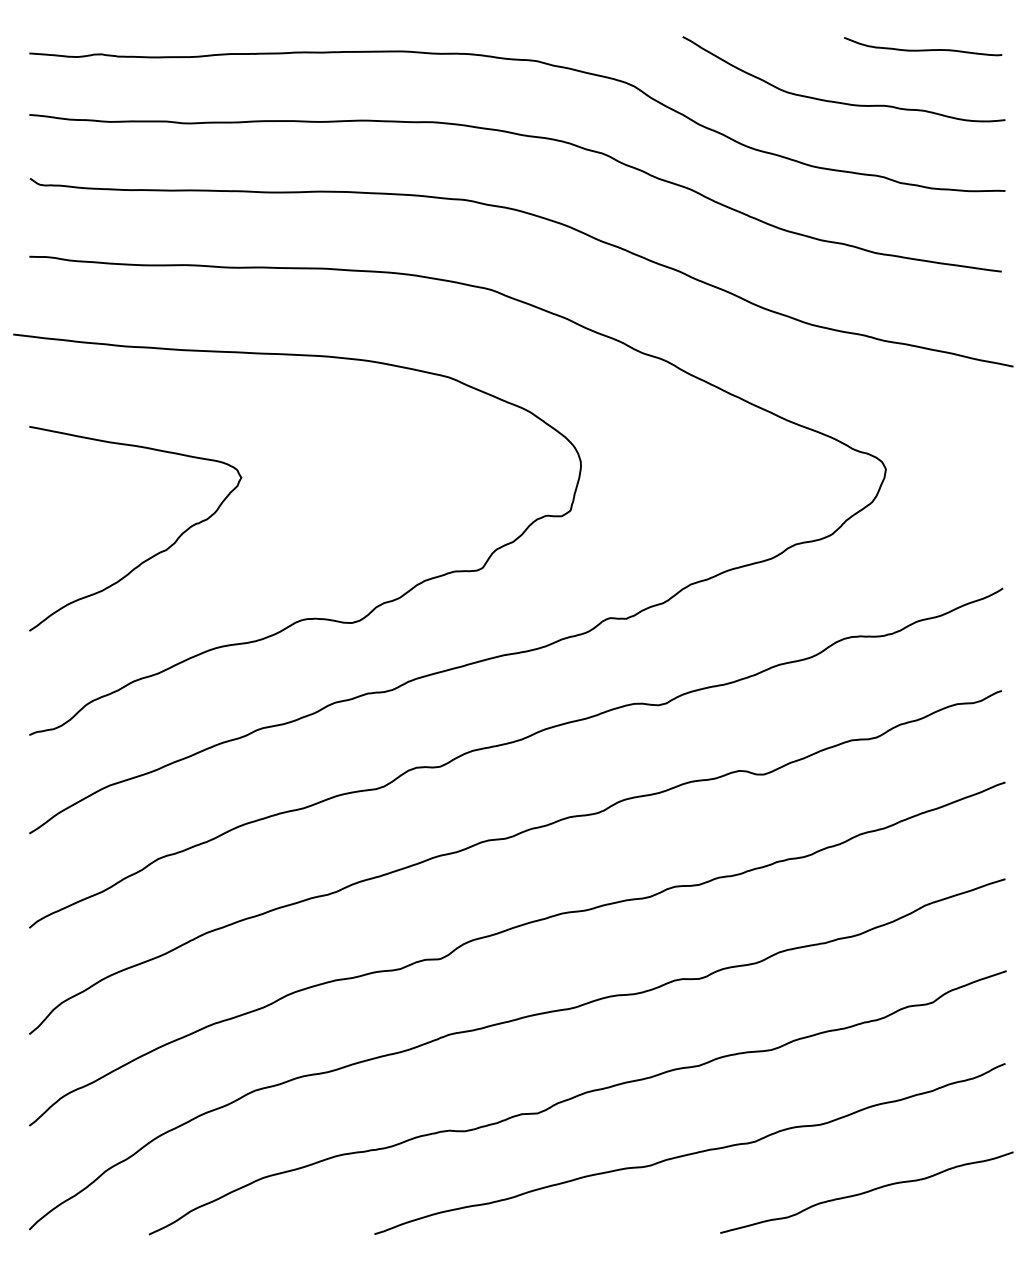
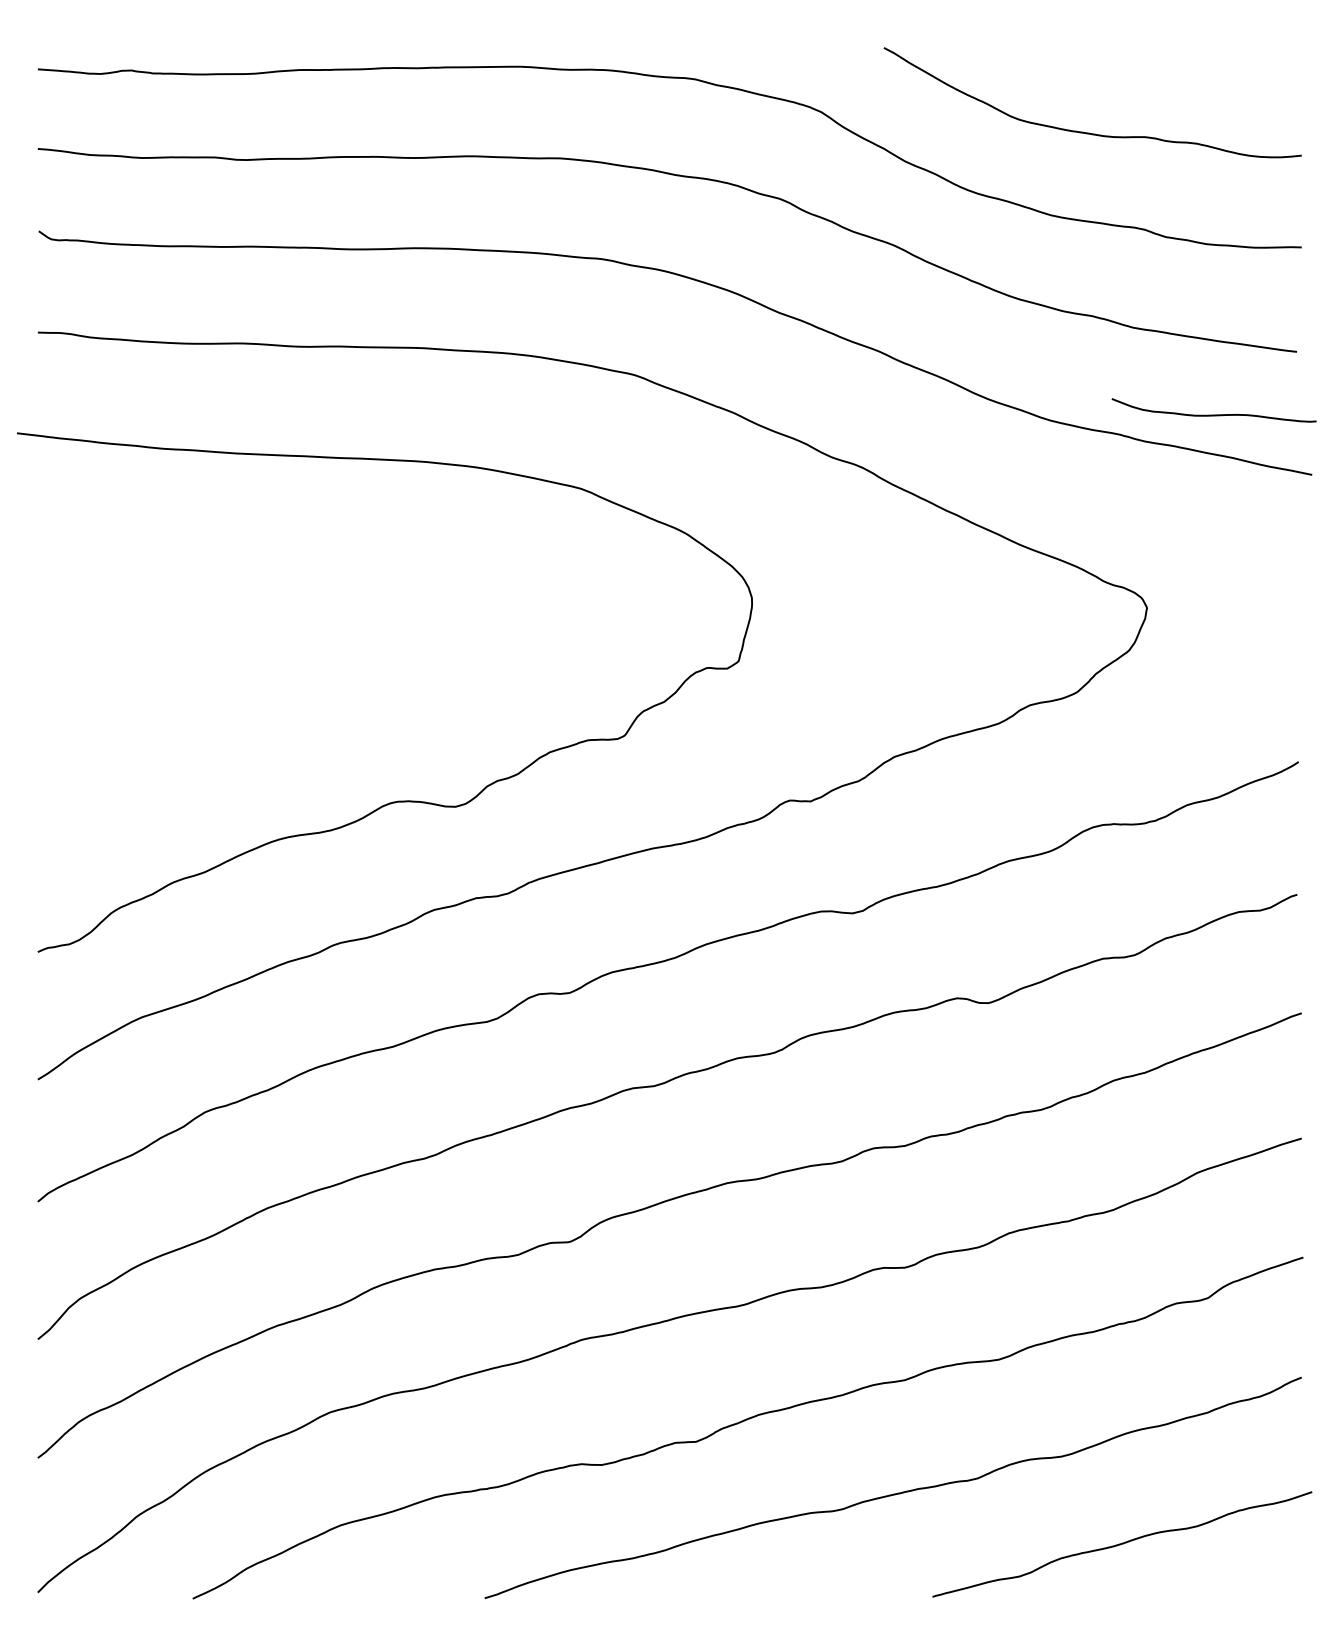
curve: (922, 49) -> (1213, 414), moved
curve: (150, 557) -> (194, 721), removed

